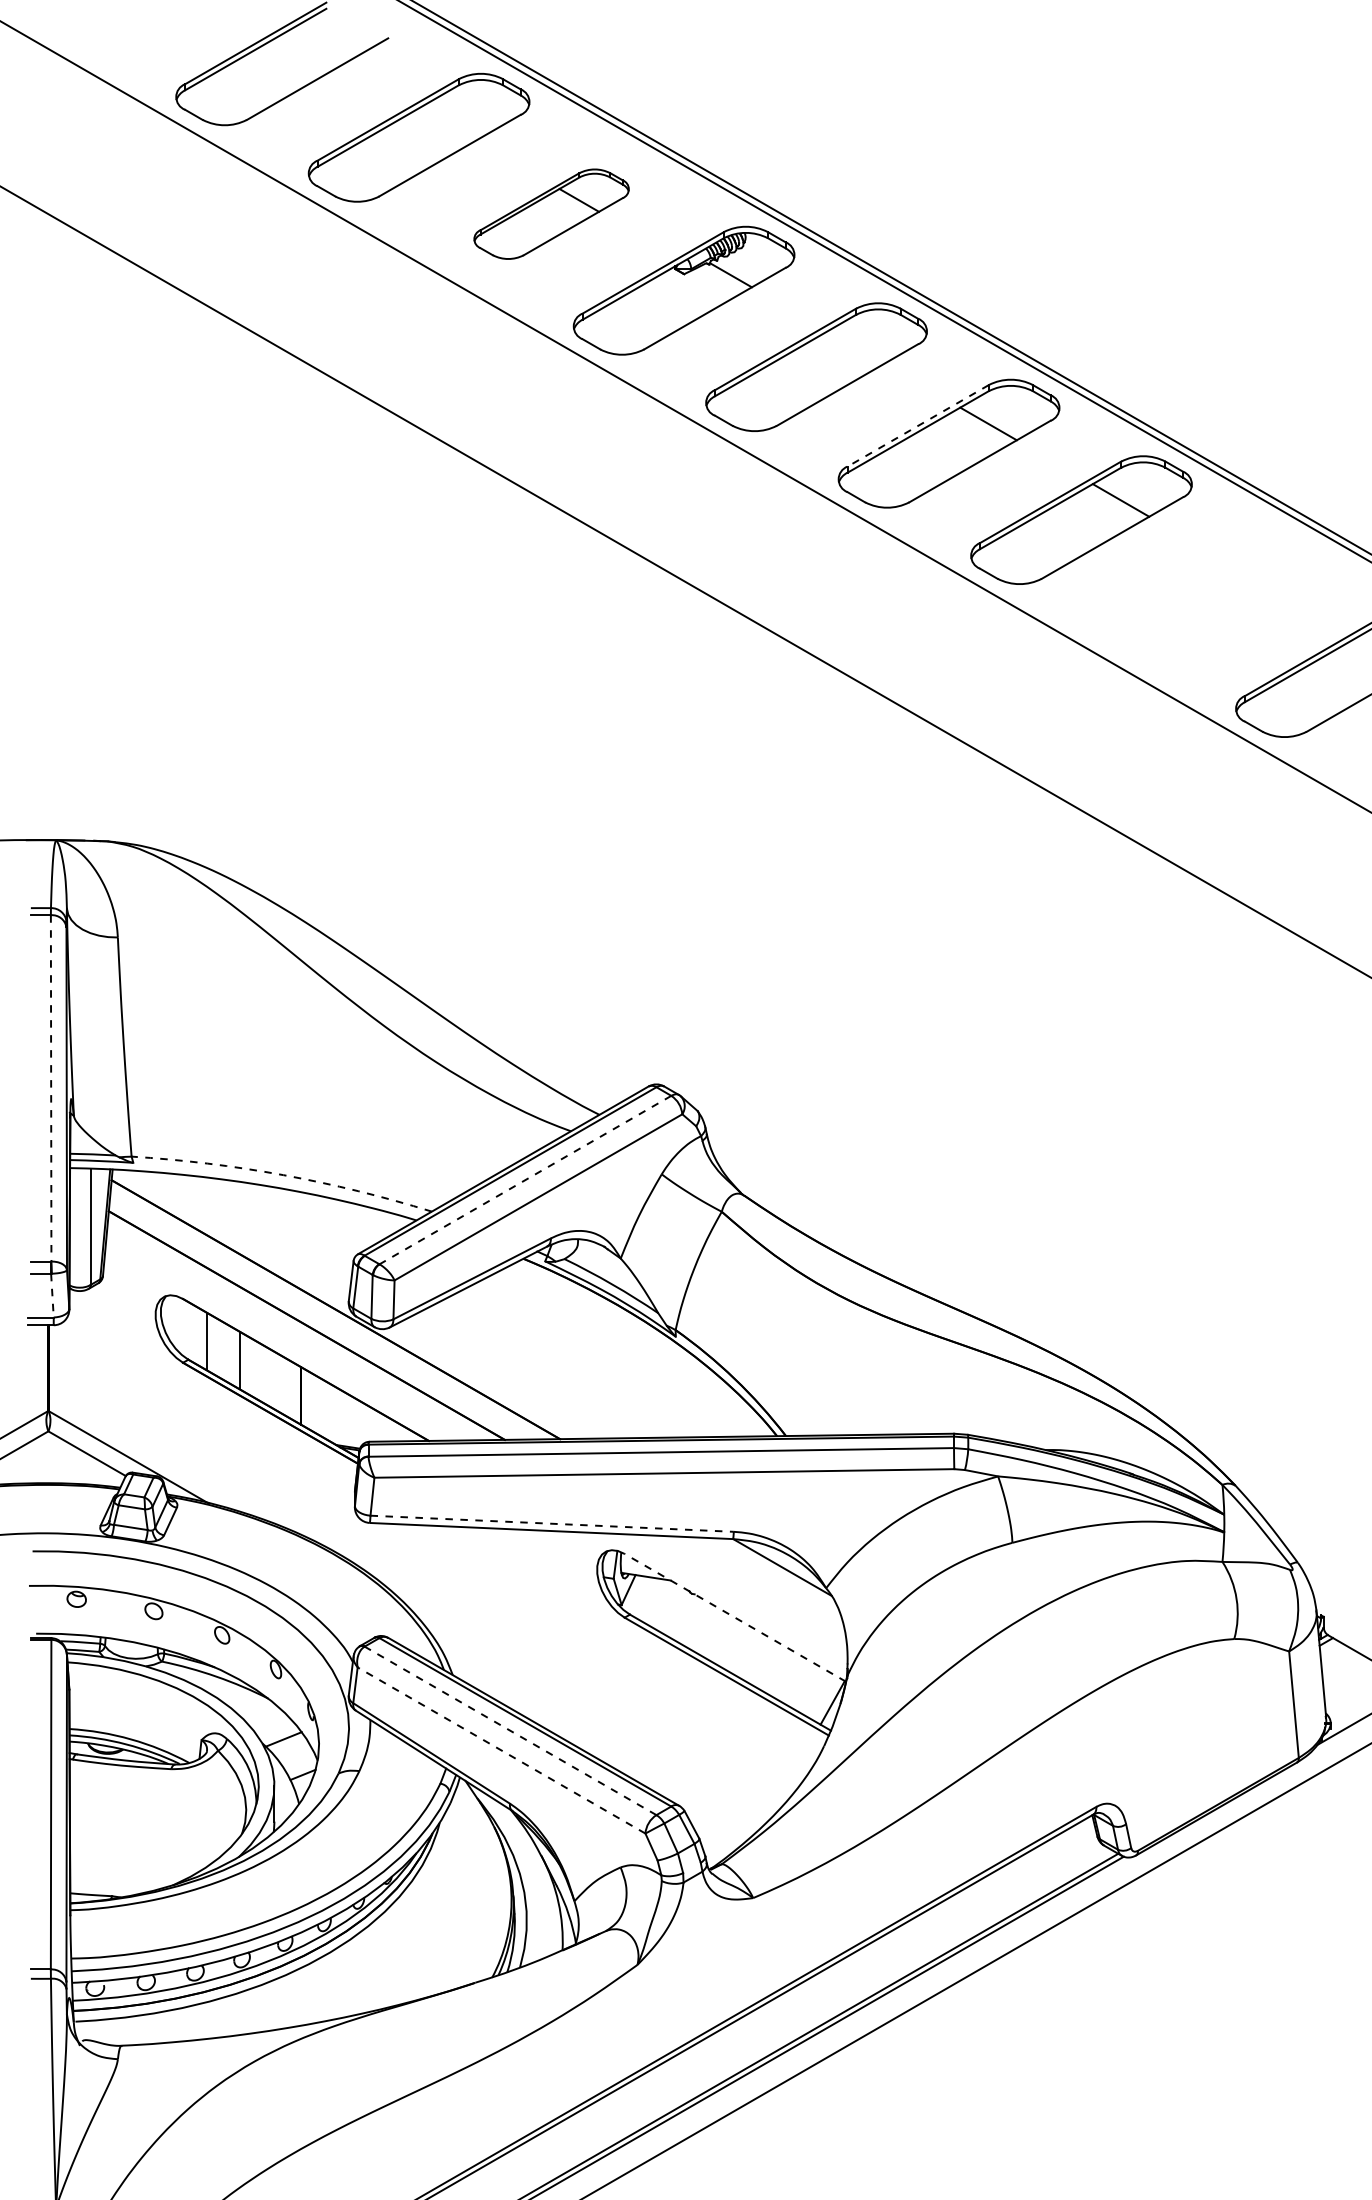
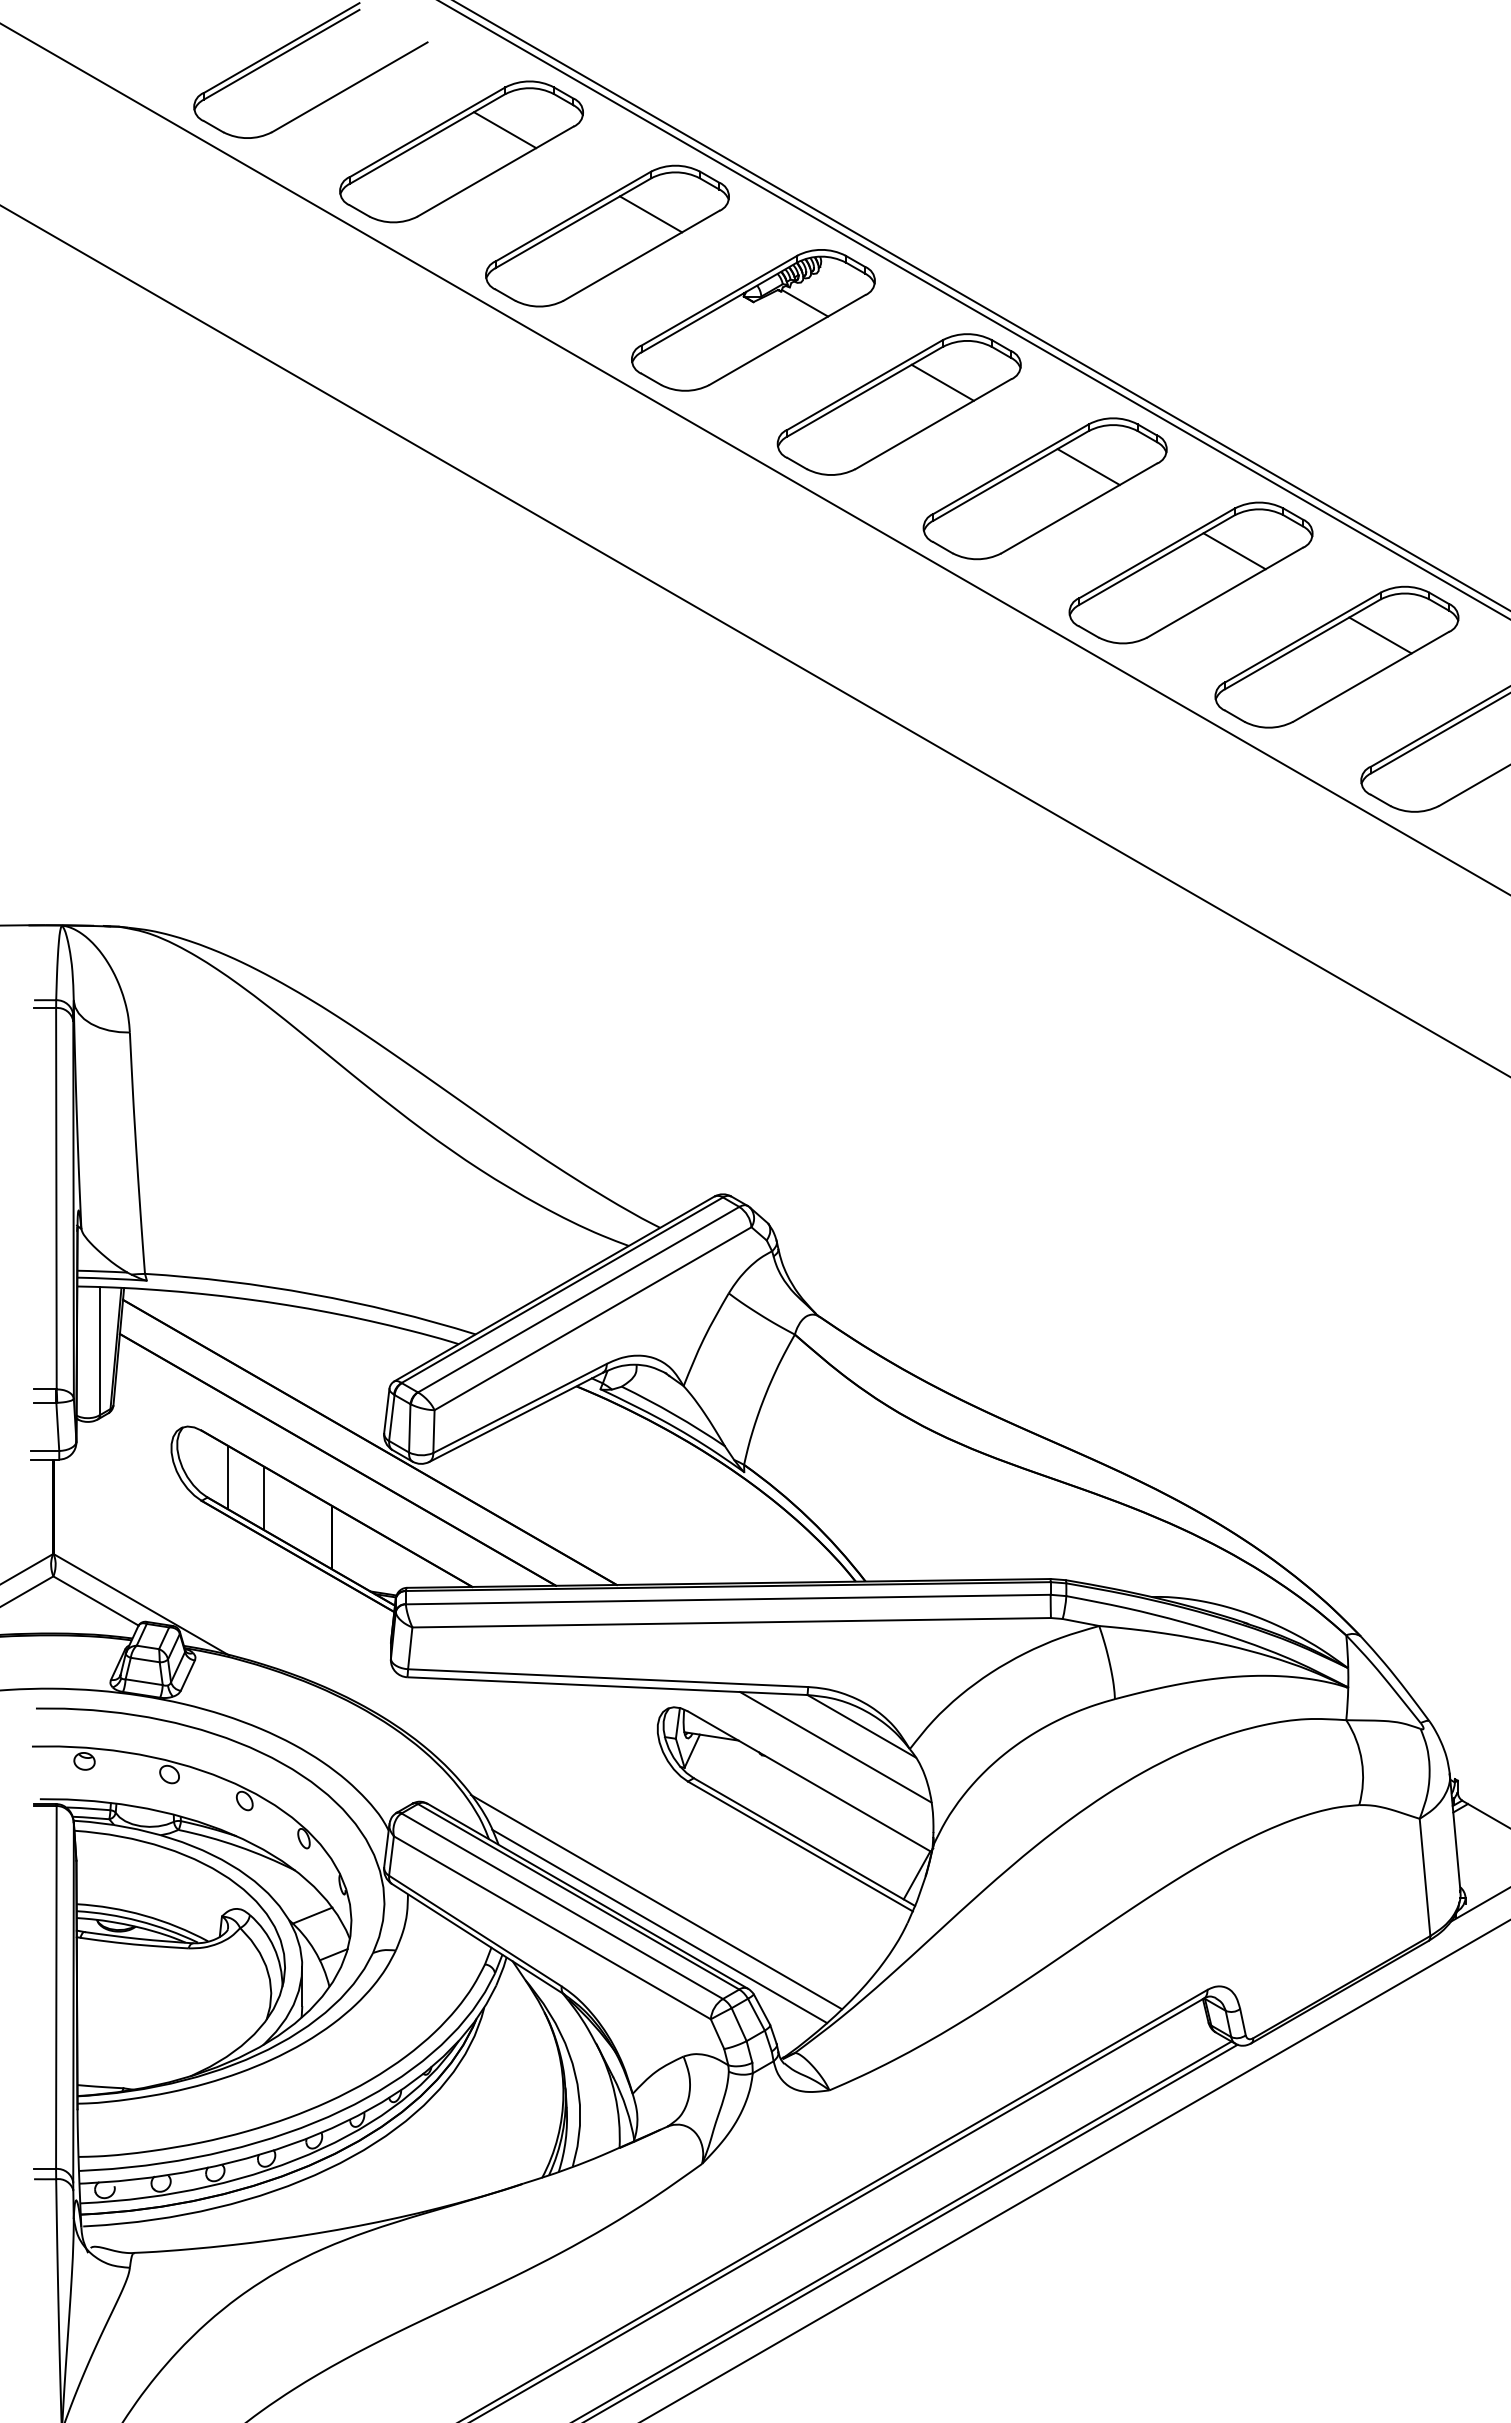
line: (458, 118) -> (505, 130), added
part: (551, 213) -> (607, 235), size x1.43
line: (855, 347) -> (942, 382), added
line: (918, 426) -> (1011, 469), dashed -> solid
part: (1213, 596) -> (1336, 656), added
line: (51, 1088) -> (56, 1198), dashed -> solid
arc: (283, 1175) -> (312, 1294), dashed -> solid
line: (525, 1179) -> (578, 1299), dashed -> solid
line: (52, 1296) -> (57, 1427), dashed -> solid
line: (552, 1524) -> (608, 1678), dashed -> solid
line: (758, 1586) -> (835, 1747), added
line: (735, 1617) -> (809, 1781), dashed -> solid
line: (596, 1726) -> (656, 1901), added
line: (510, 1731) -> (562, 1906), dashed -> solid
line: (598, 1749) -> (659, 1926), added
line: (501, 1750) -> (552, 1927), dashed -> solid

